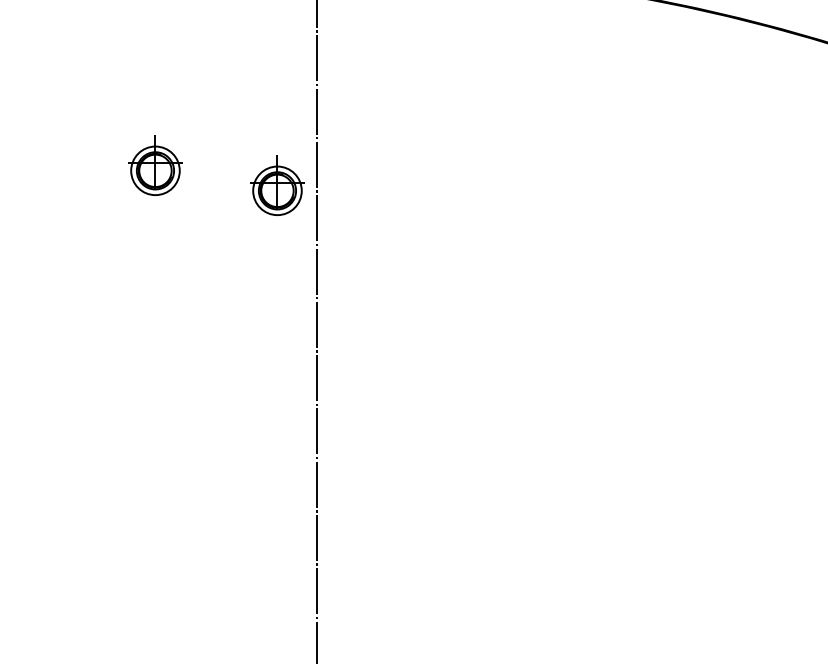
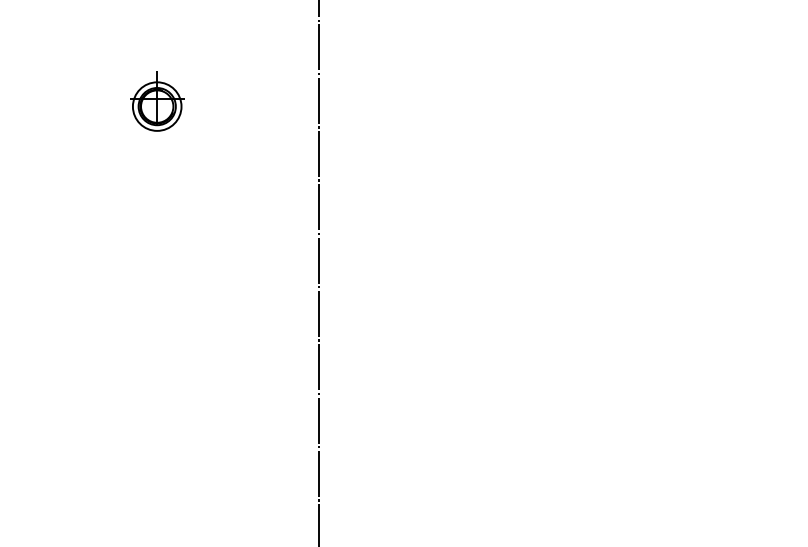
part: (277, 185) -> (279, 121), removed

